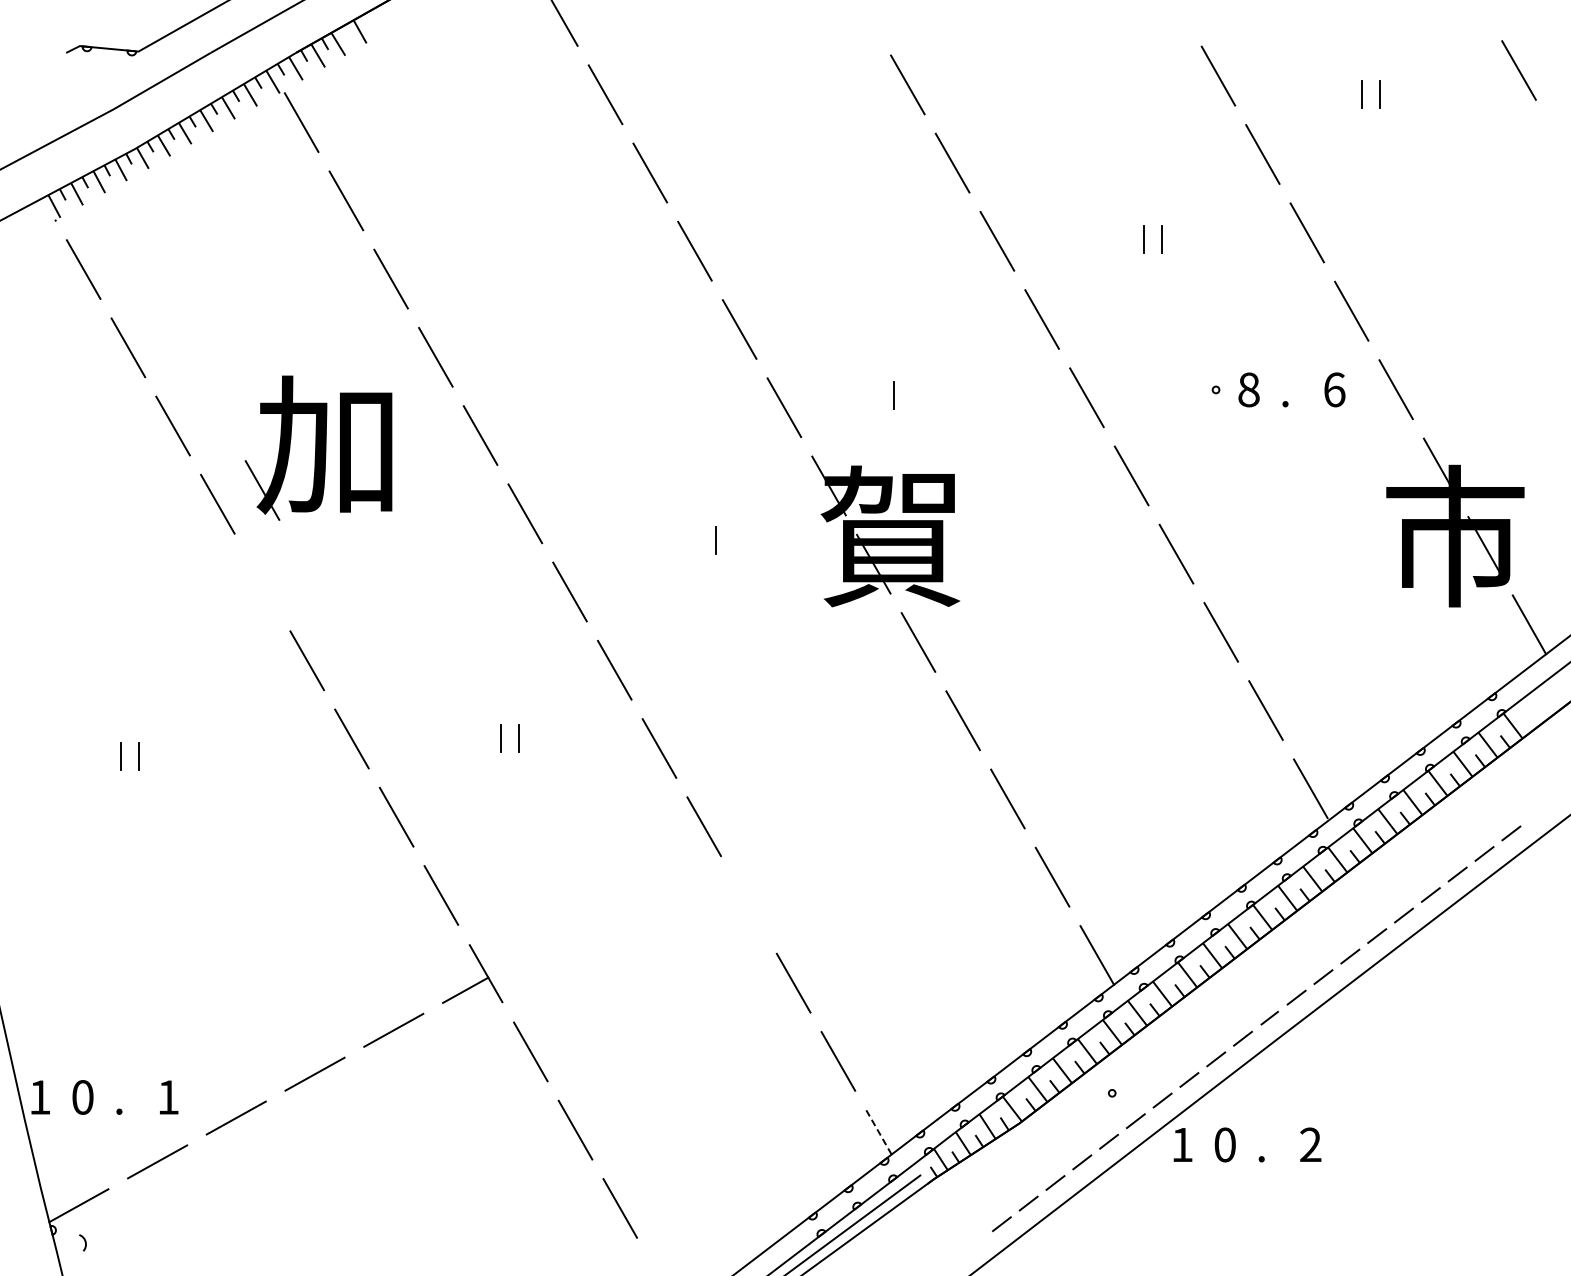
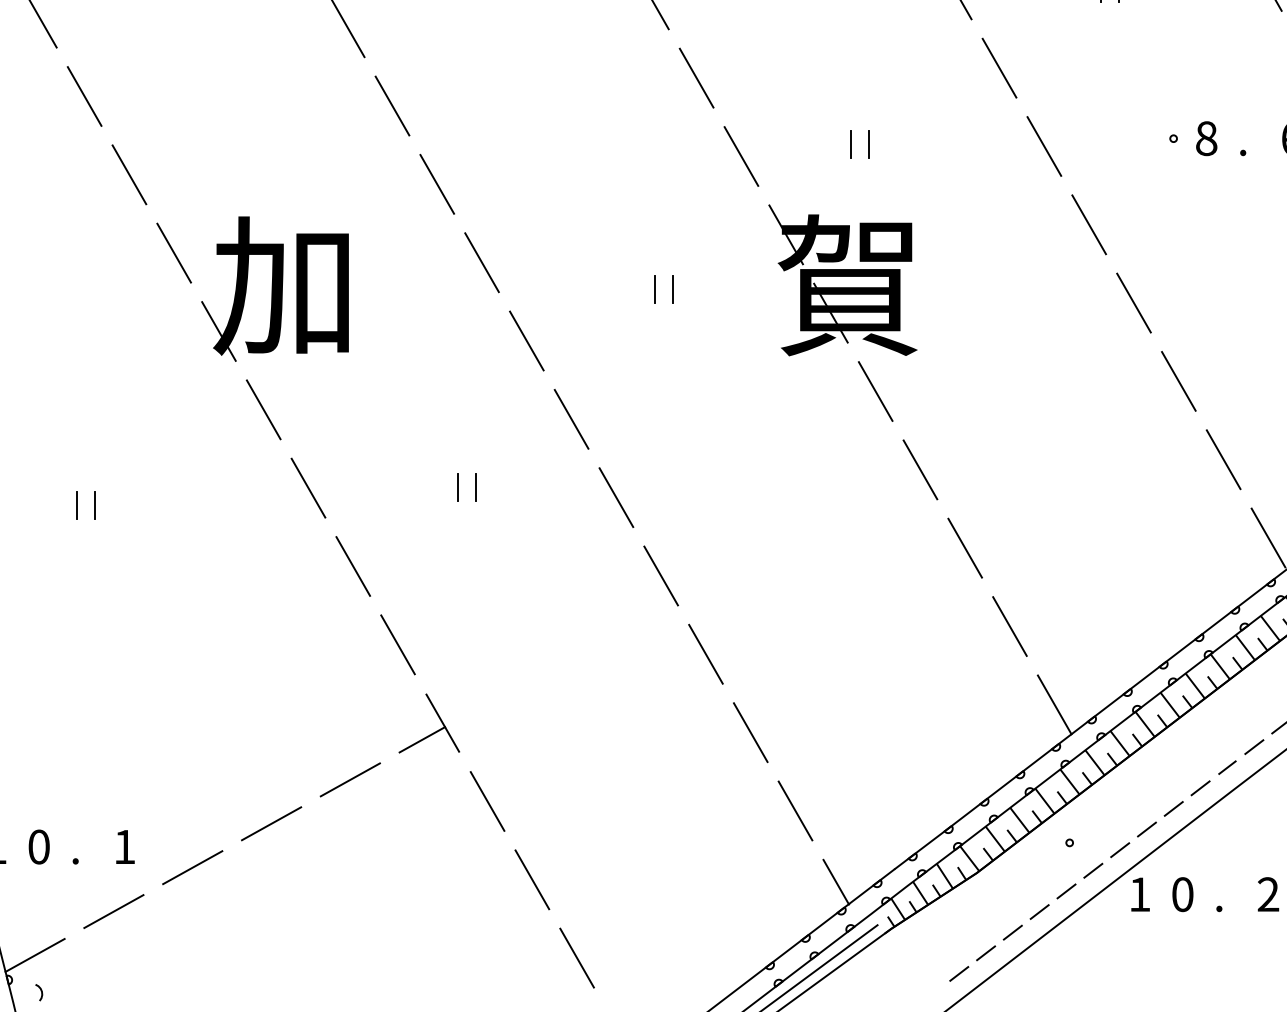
line: (911, 395) -> (868, 144), added
part: (318, 447) -> (275, 288), moved
line: (698, 539) -> (655, 288), added
line: (748, 904) -> (705, 653), added
line: (879, 1132) -> (836, 882), dashed -> solid

